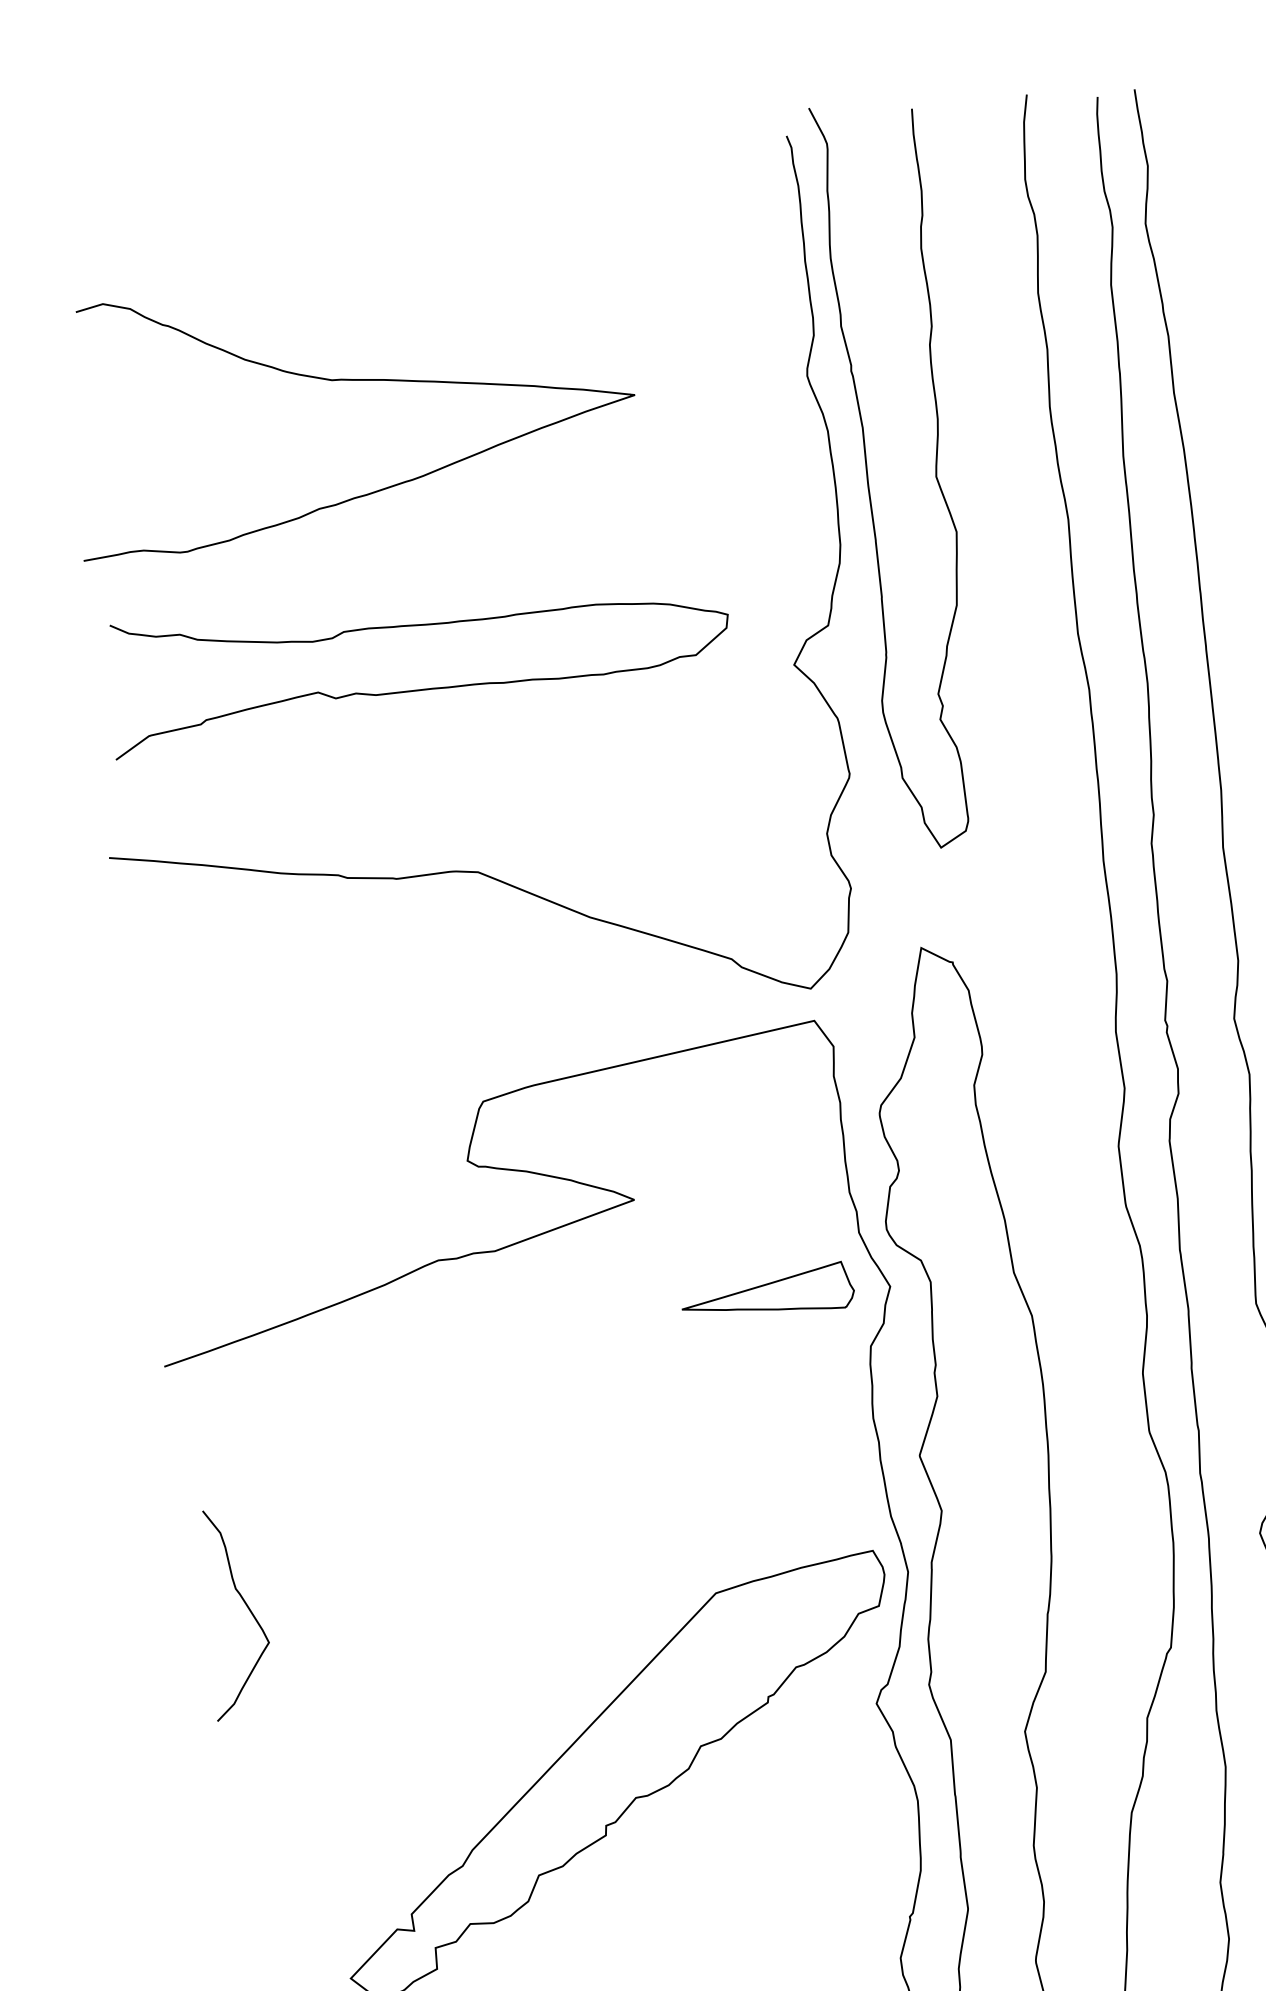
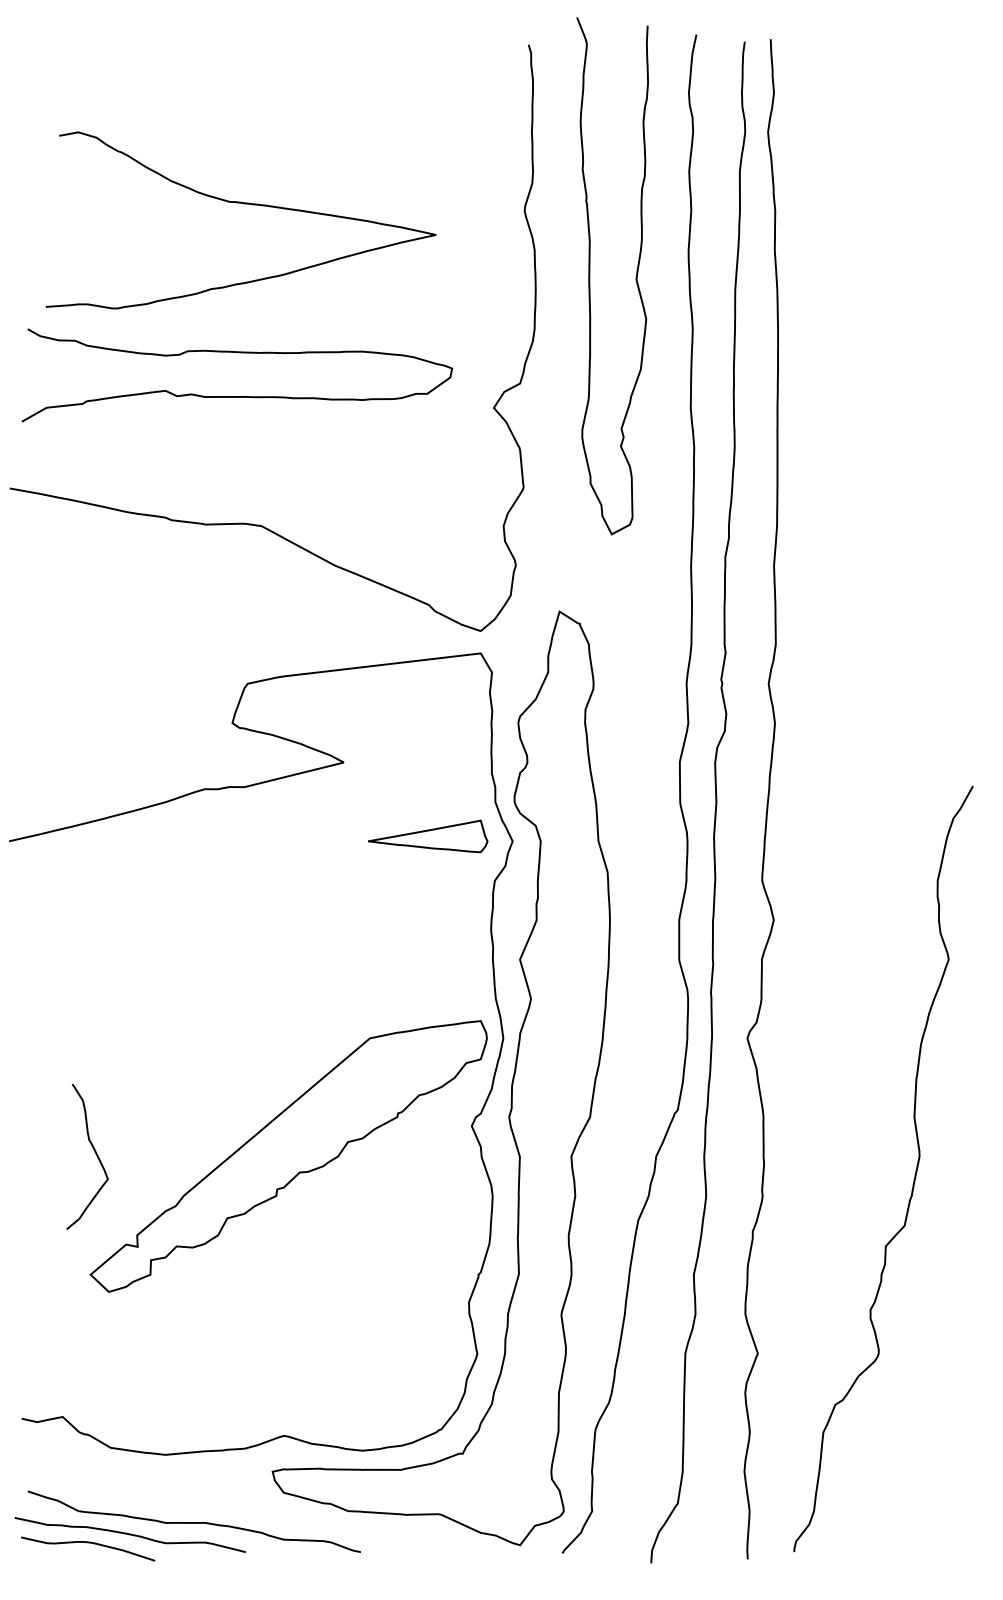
curve: (352, 381) -> (243, 204), moved
curve: (869, 479) -> (590, 276), moved
curve: (245, 1606) -> (94, 1152), moved

